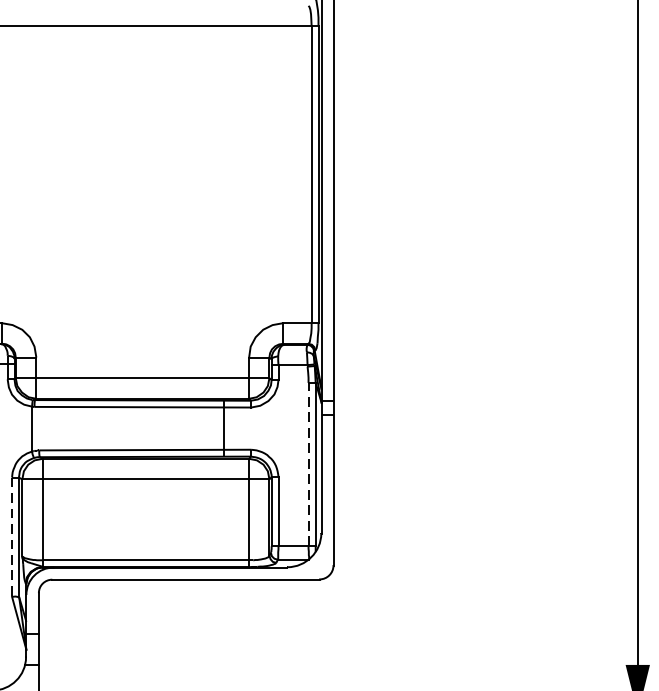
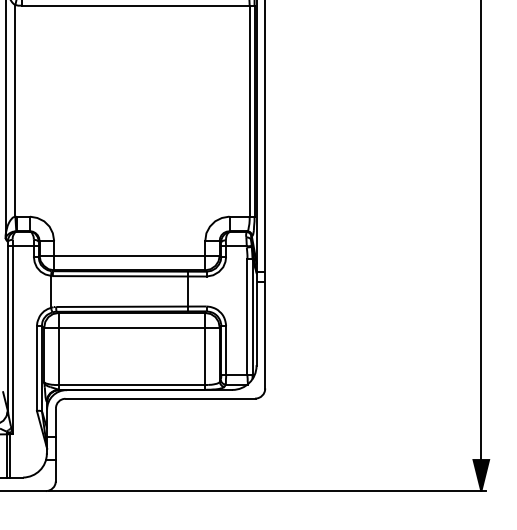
line: (308, 463) -> (247, 316), dashed -> solid
line: (11, 538) -> (36, 369), dashed -> solid

